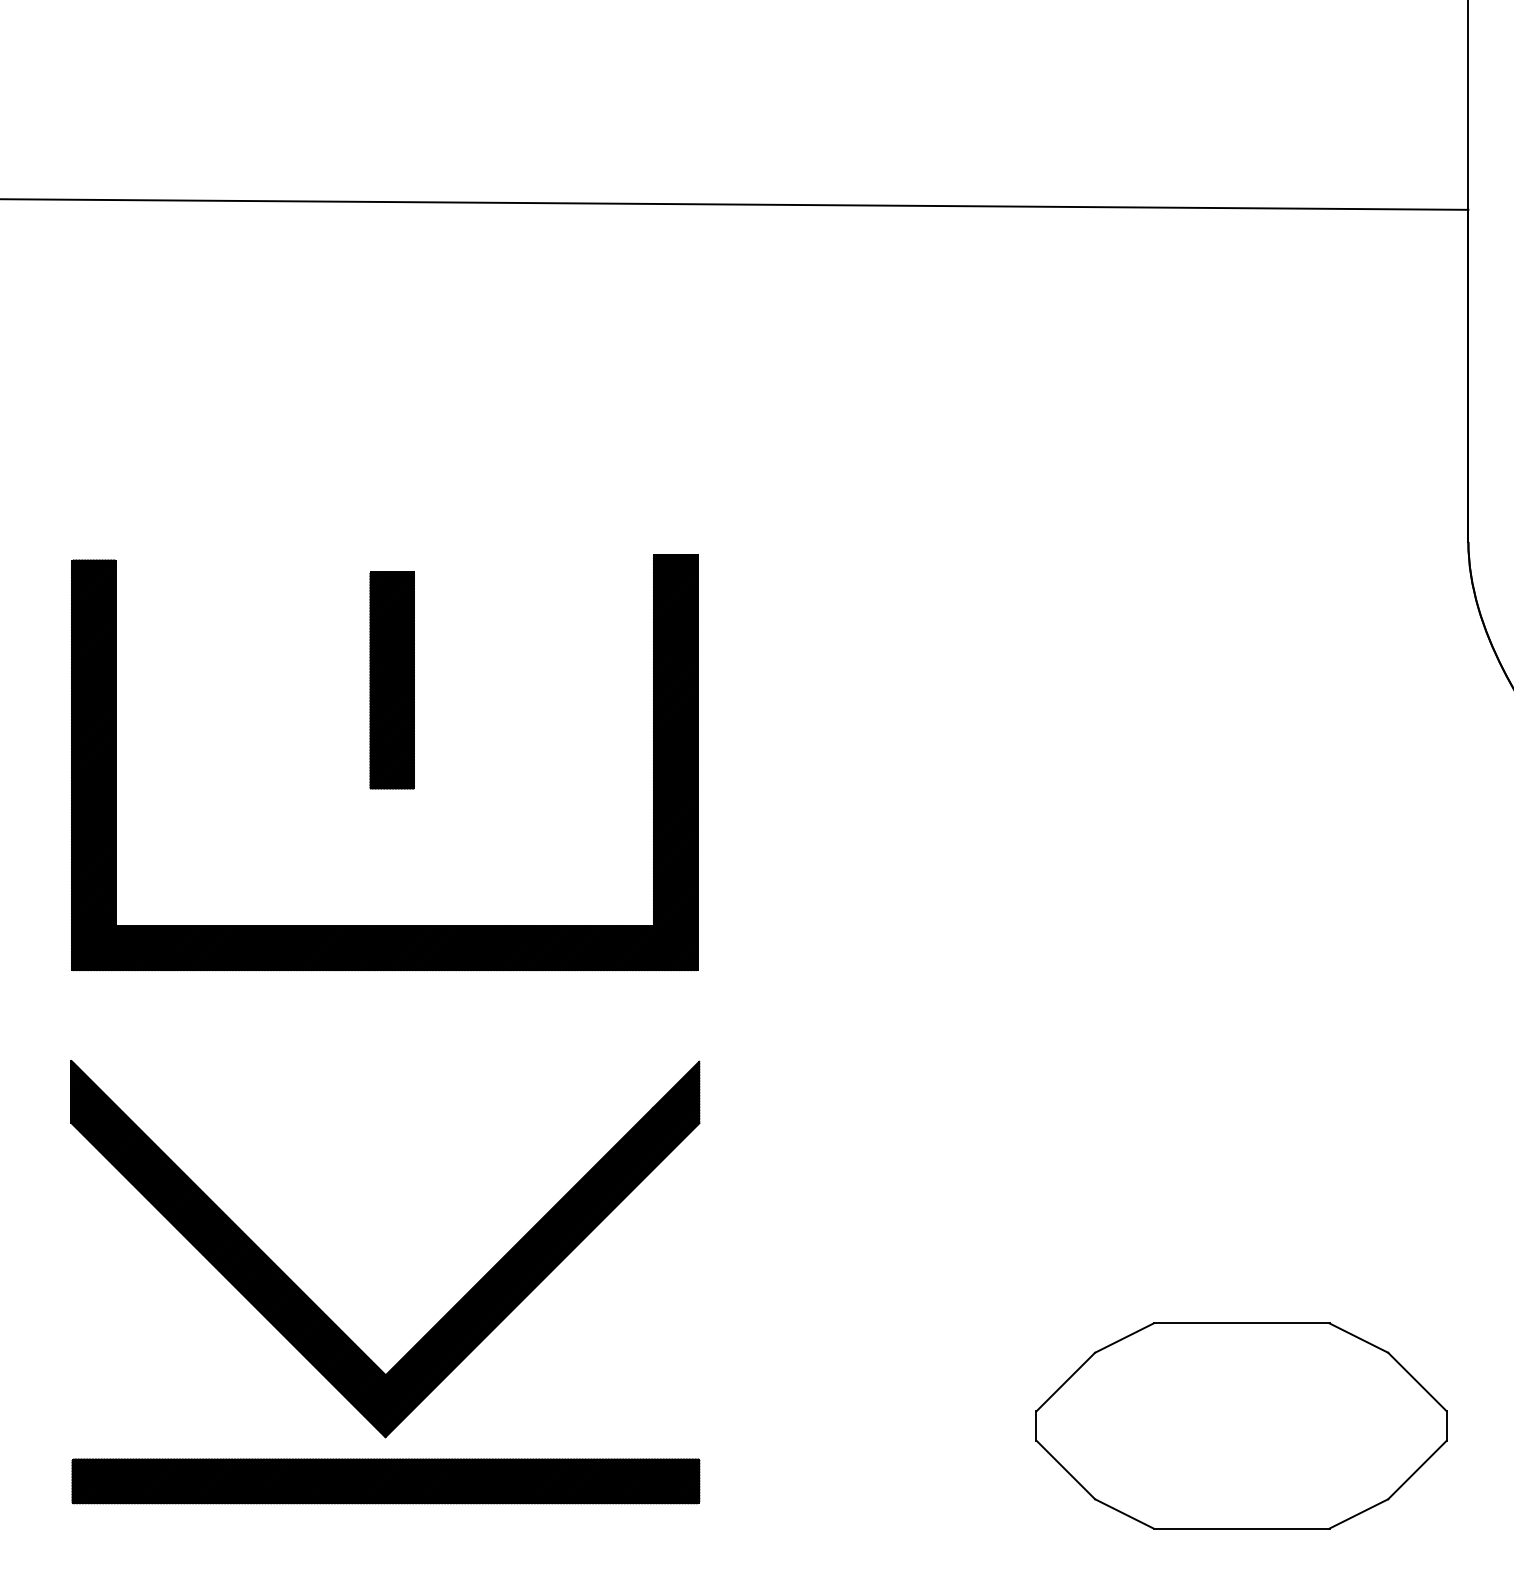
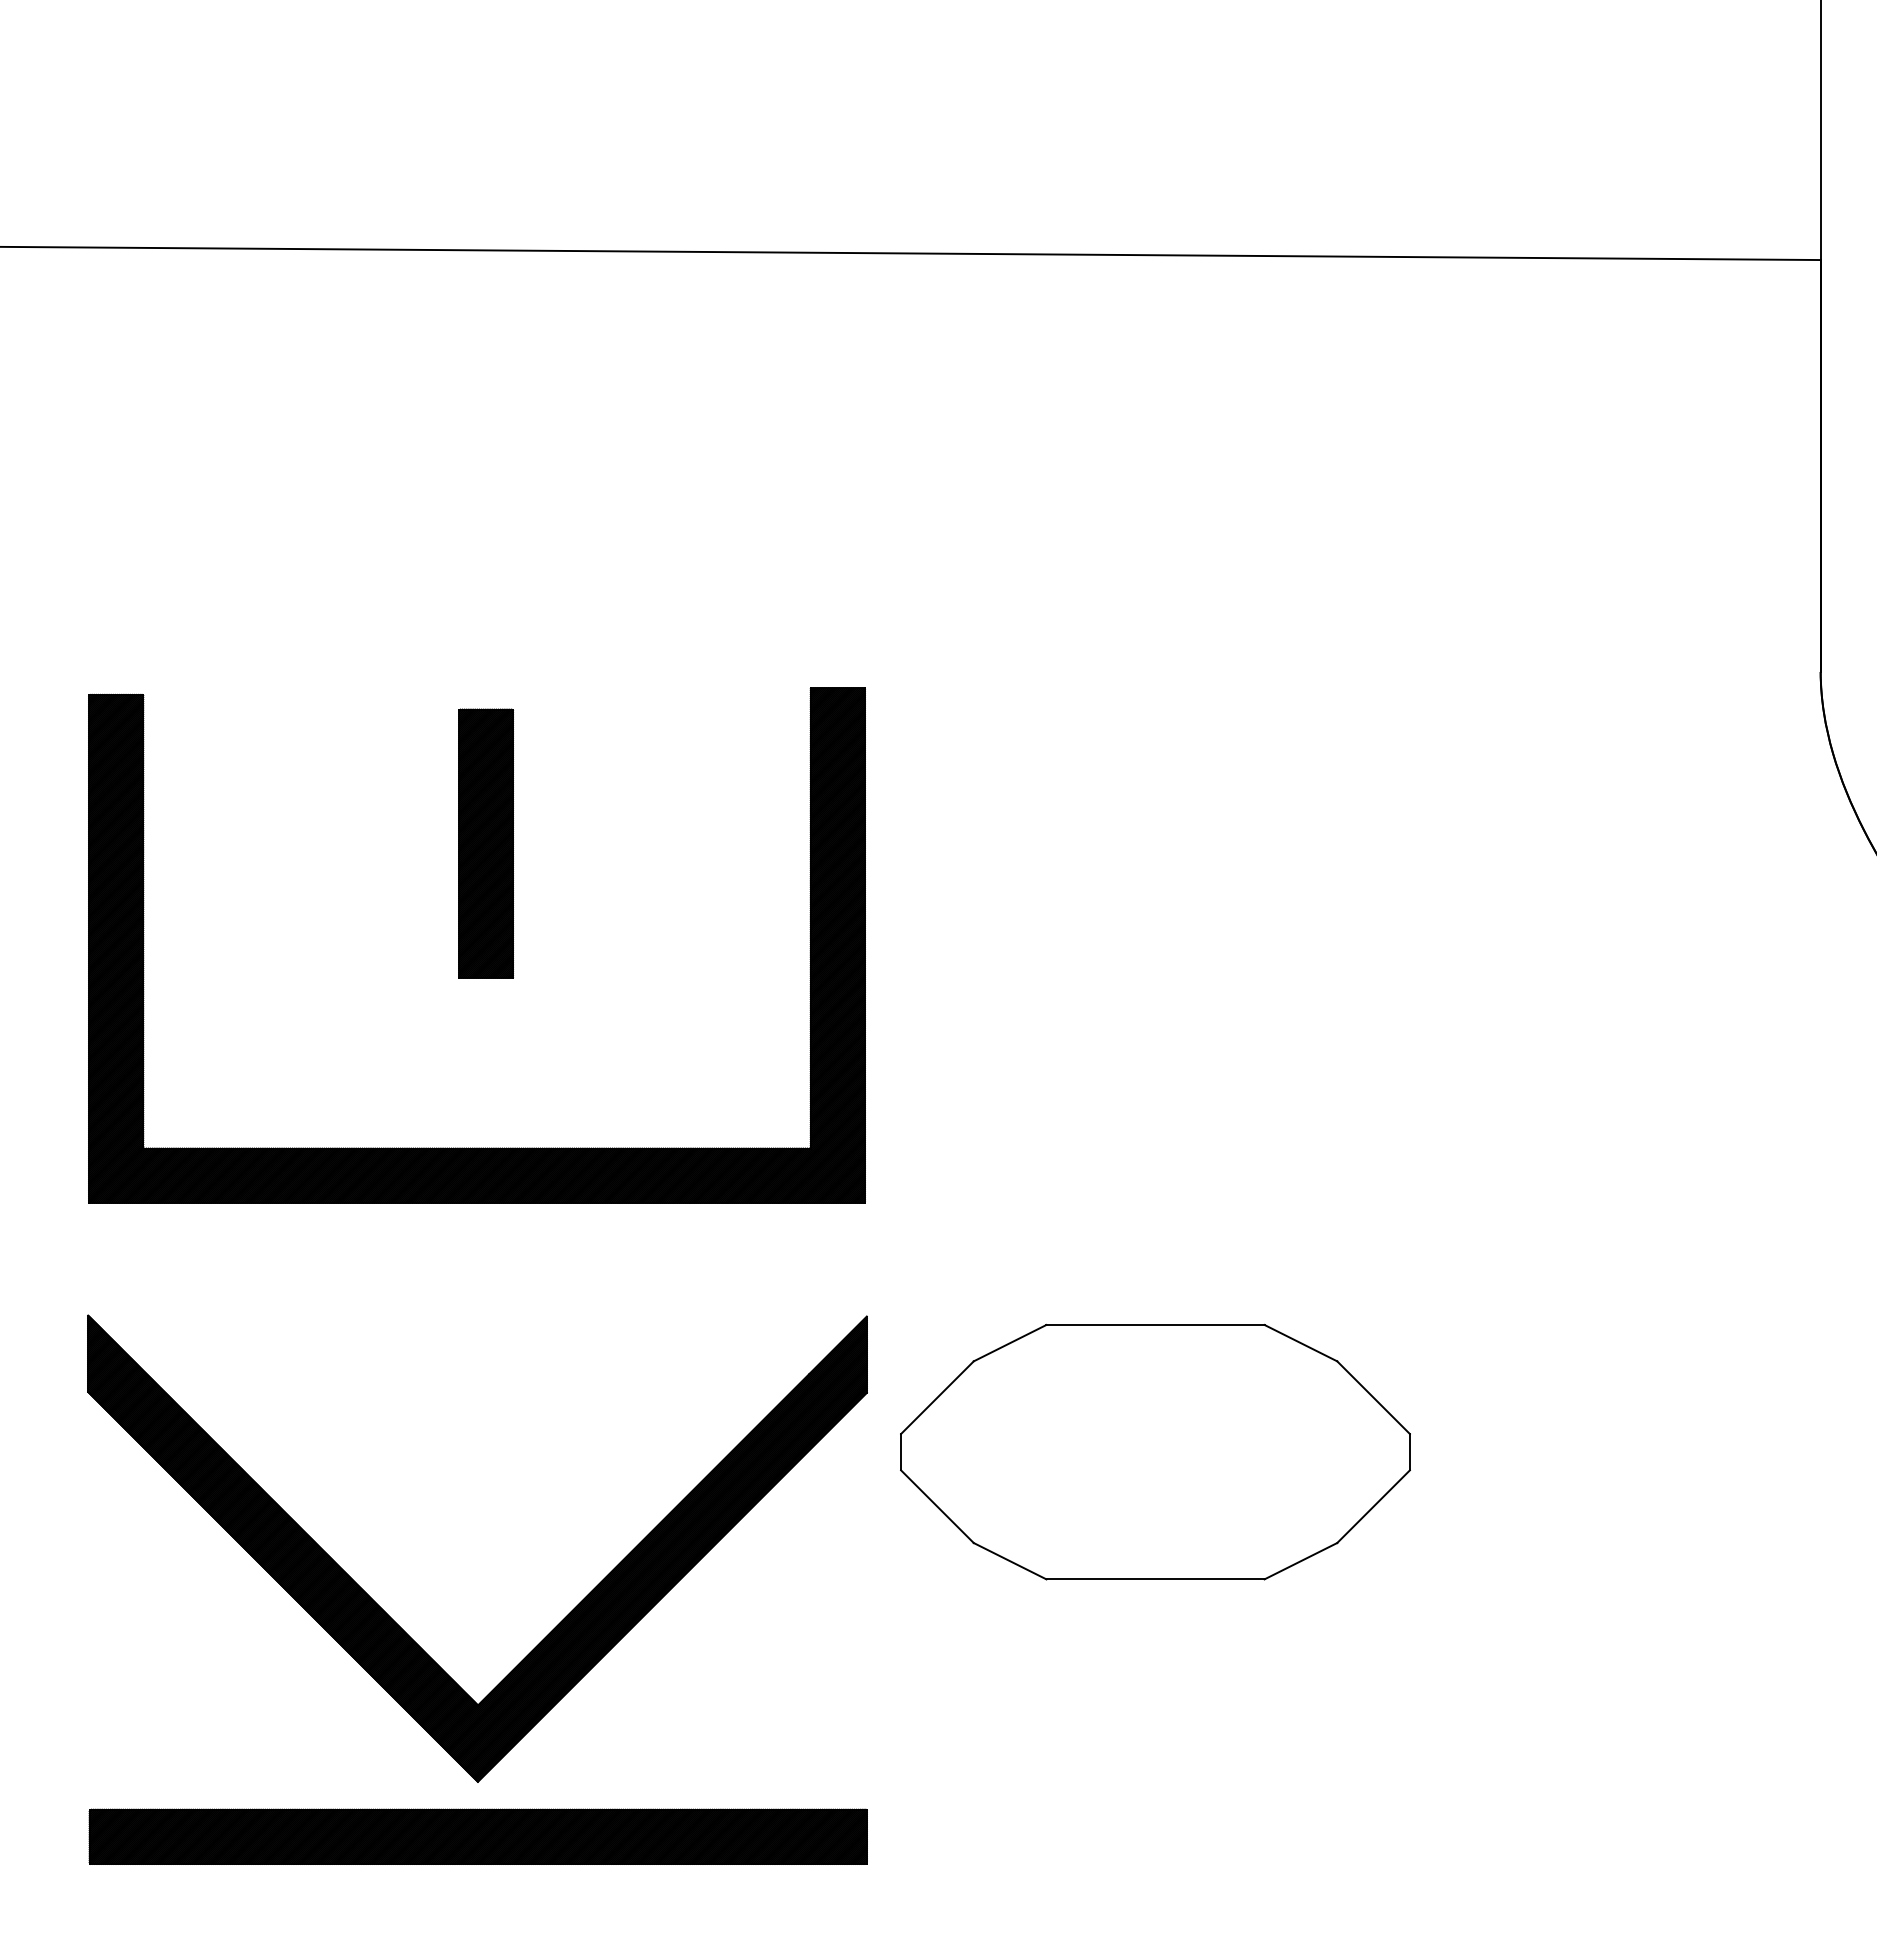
part: (1241, 1425) -> (1155, 1451), moved

